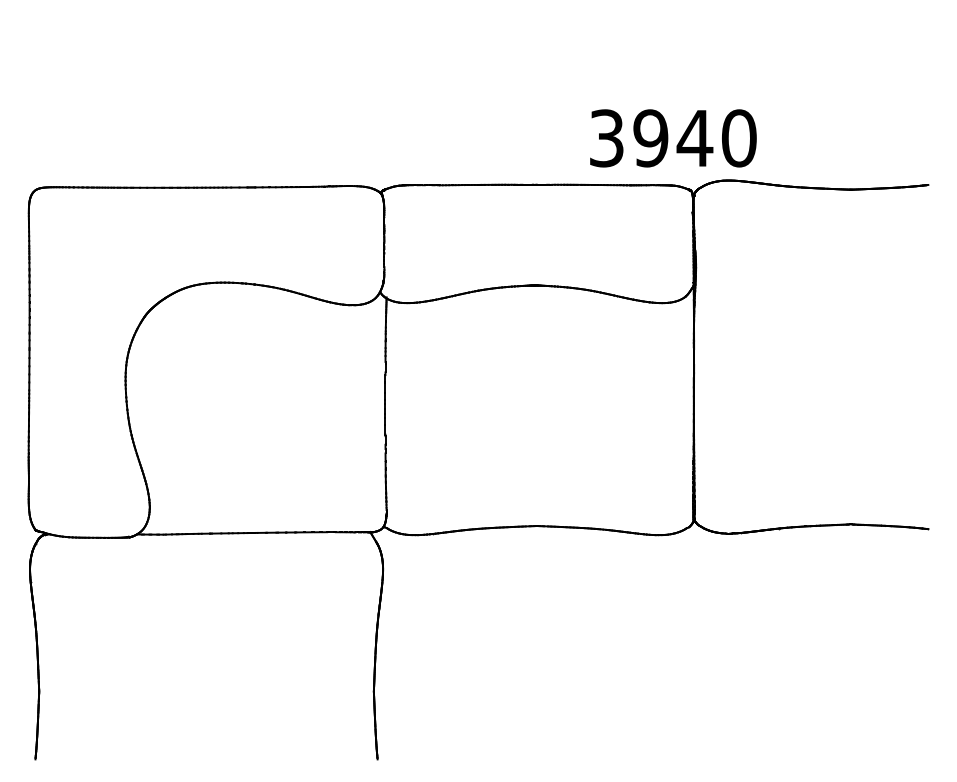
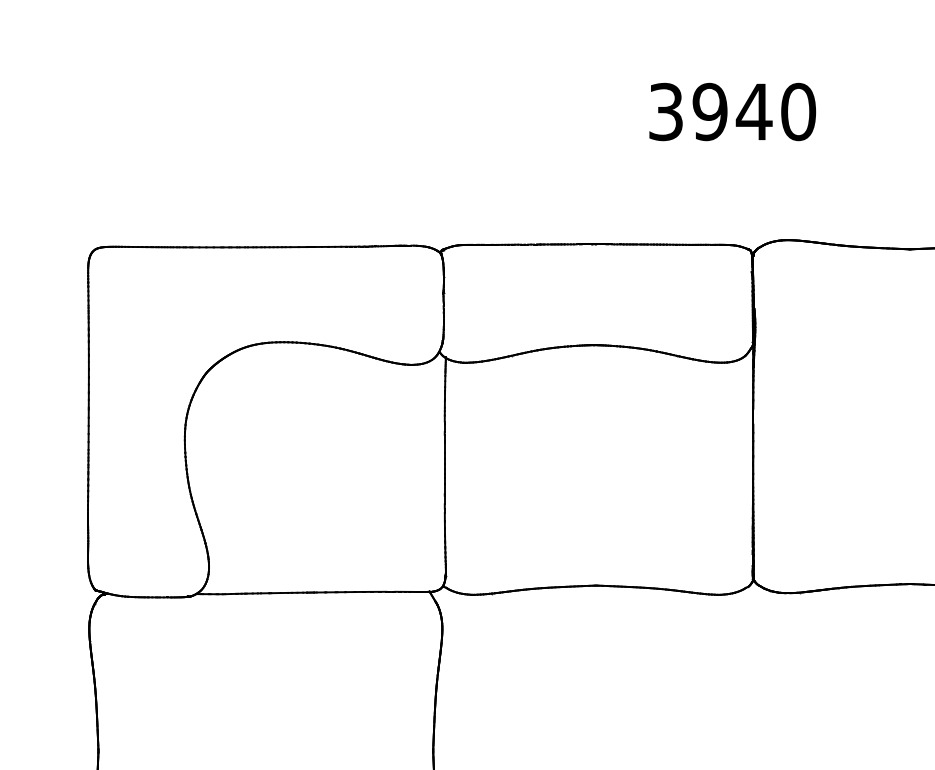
text: (673, 138) -> (732, 112), moved

